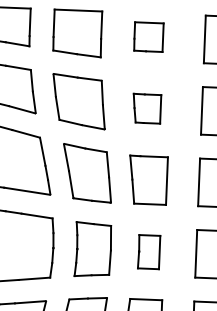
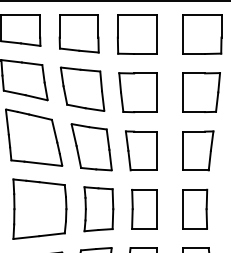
part: (148, 37) -> (136, 34), size x1.67
part: (146, 108) -> (137, 92), size x1.67
part: (149, 252) -> (144, 209), size x1.43

